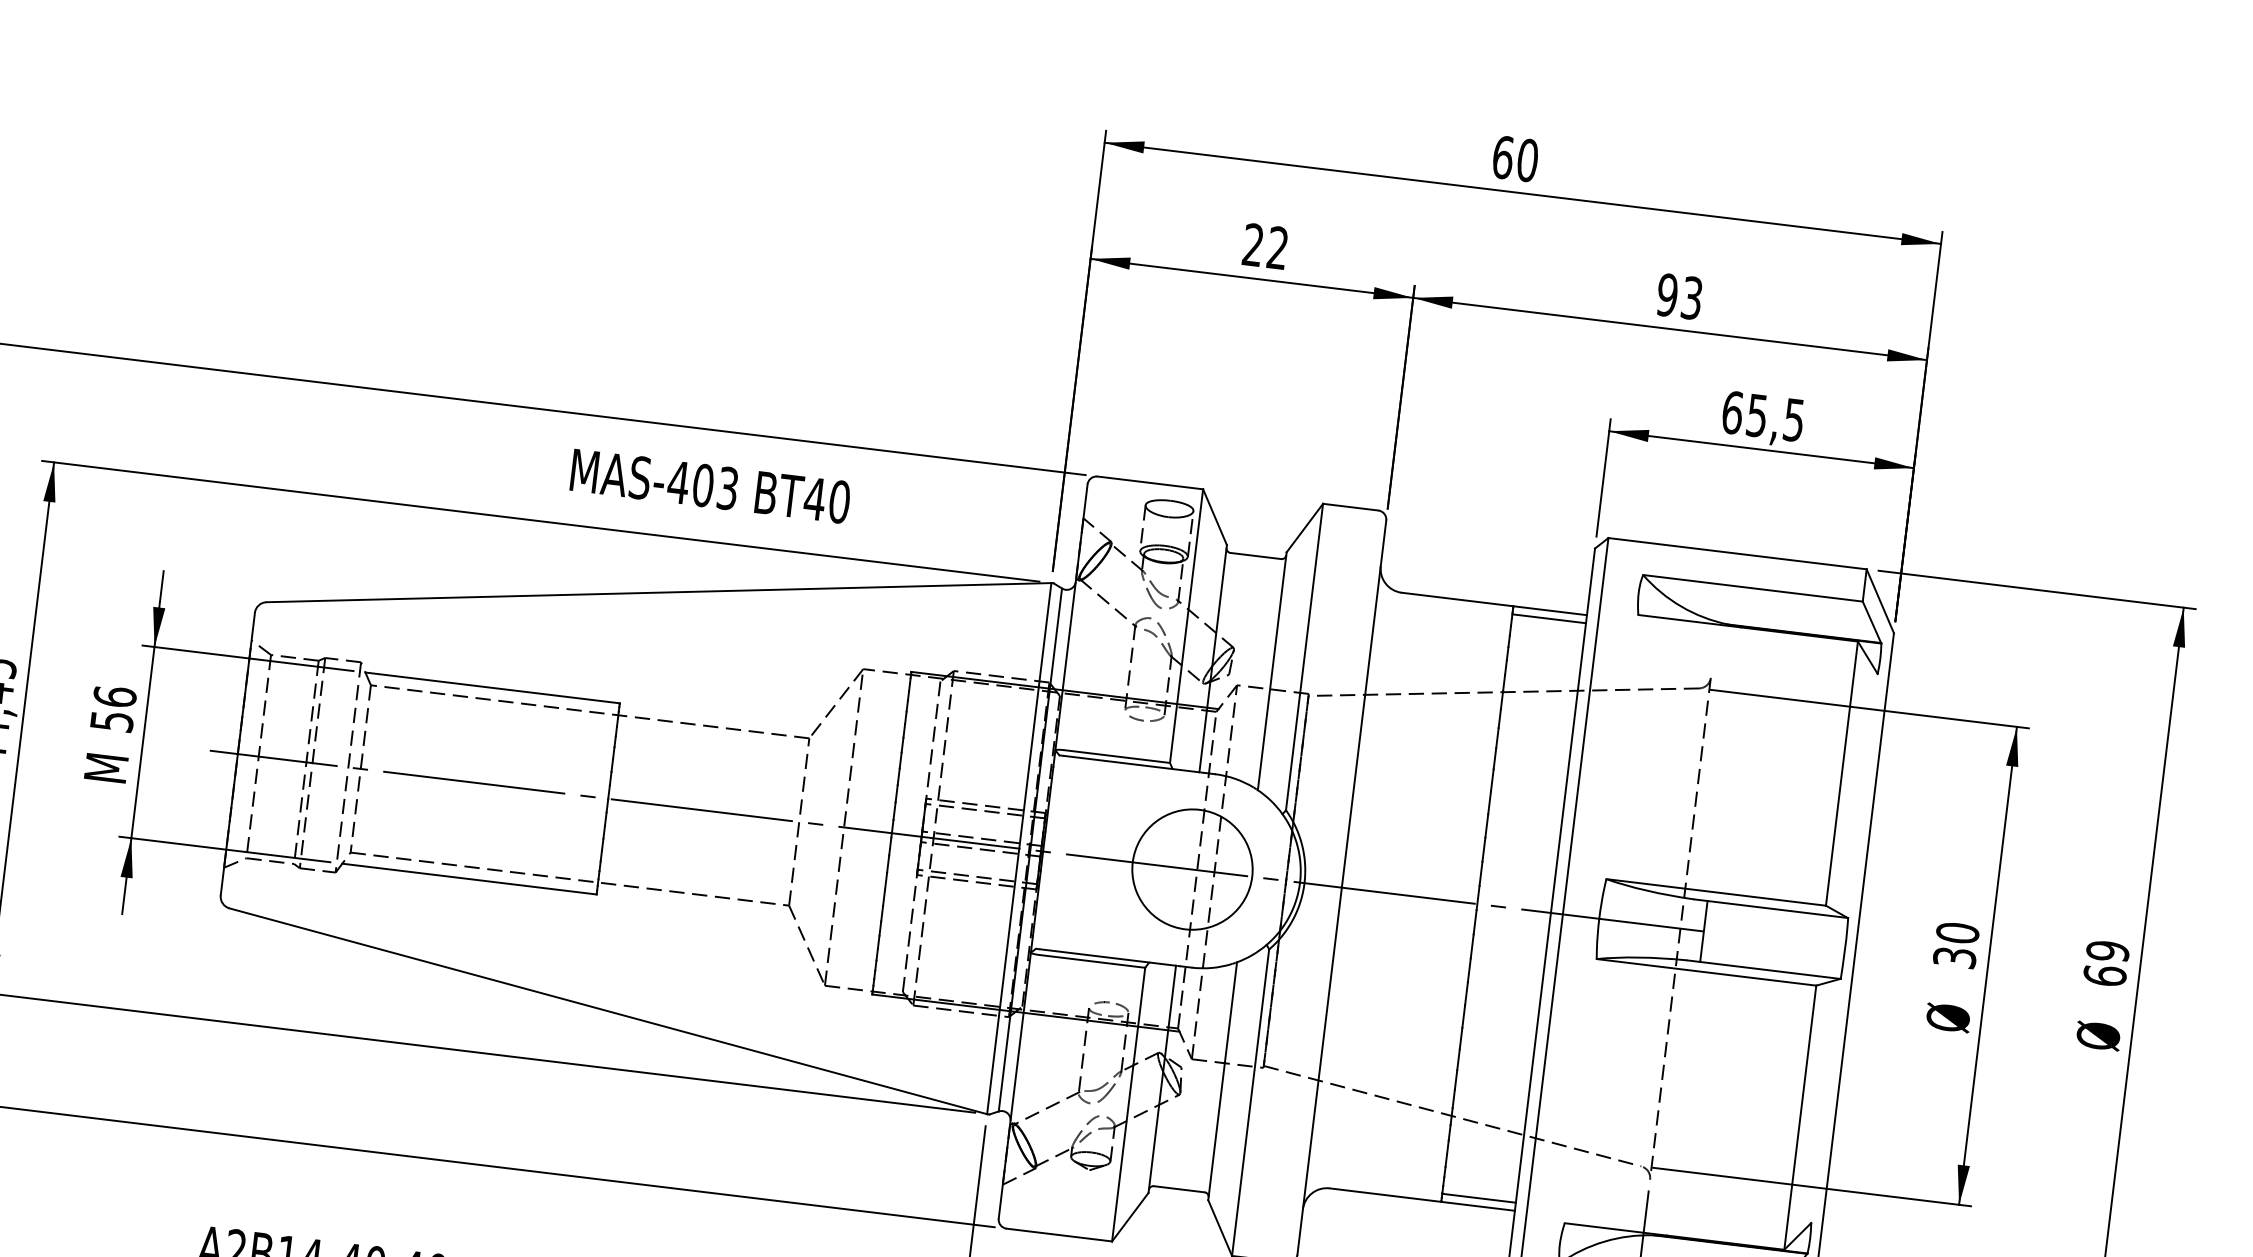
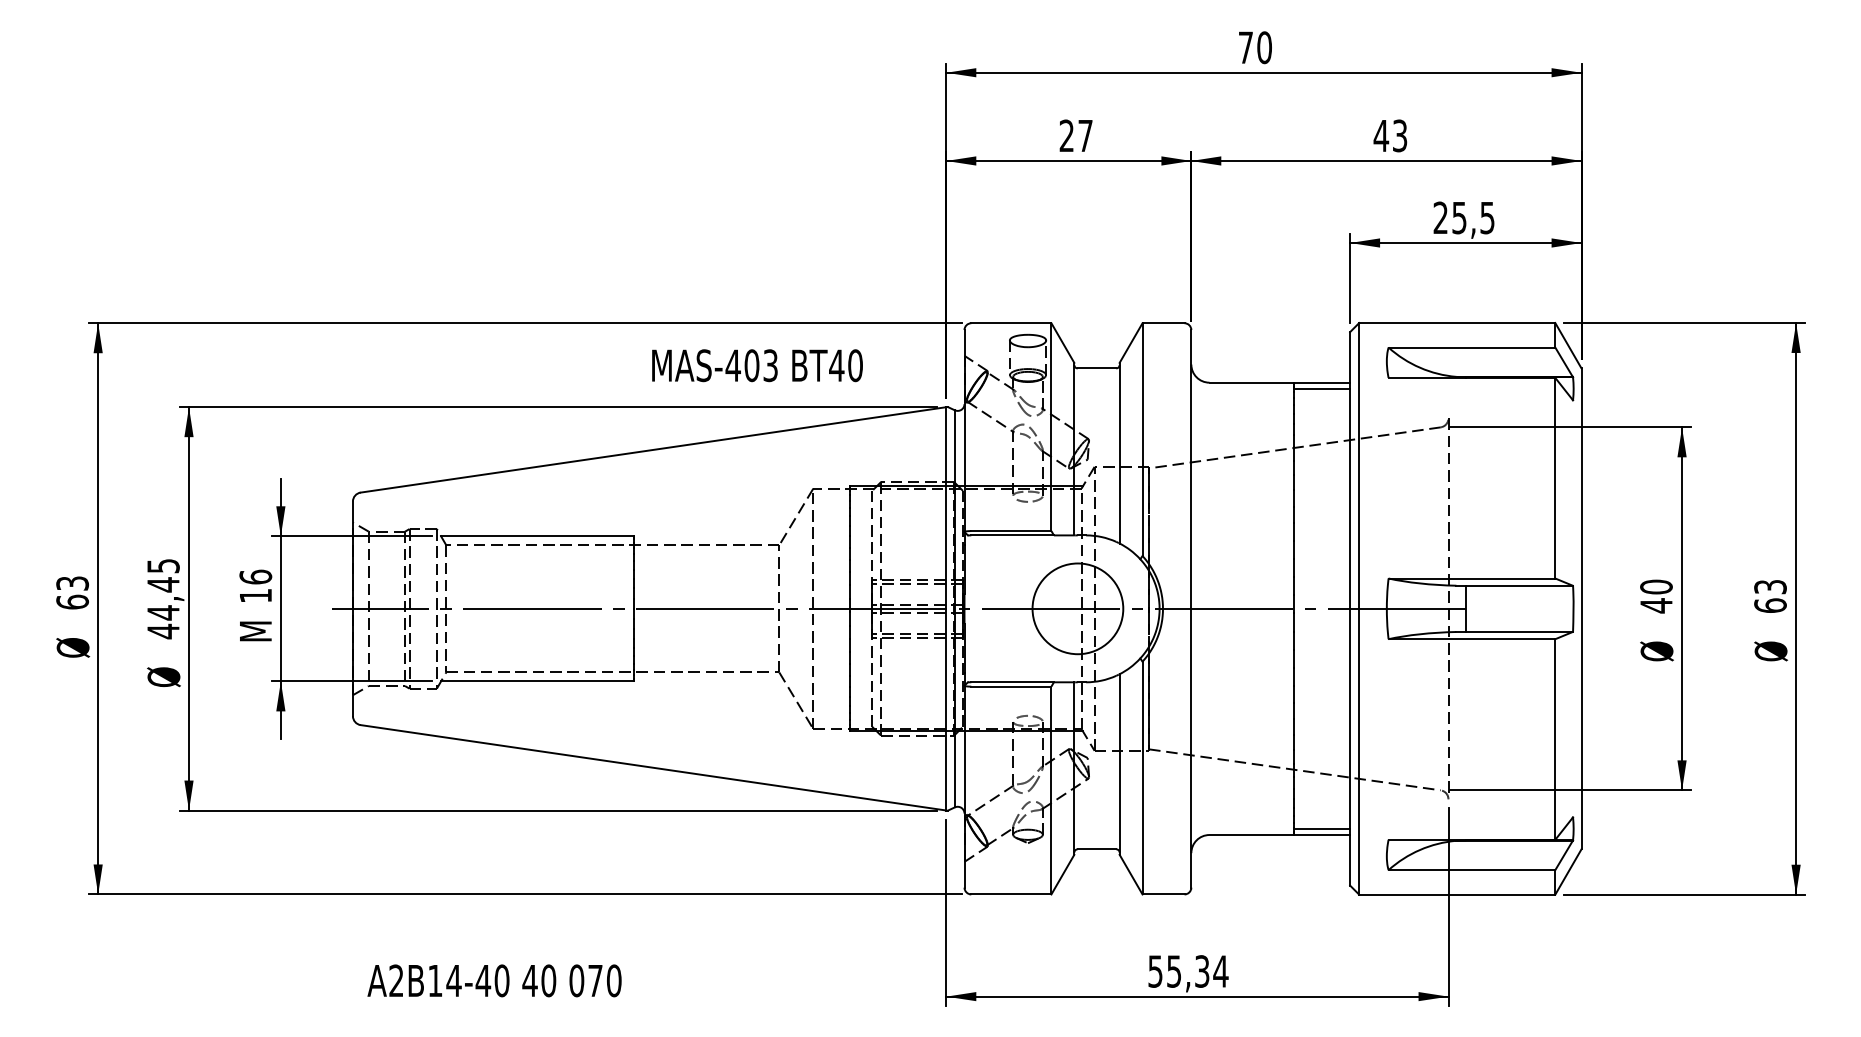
text: (1502, 157) -> (1245, 47), 60 -> 70
text: (1277, 247) -> (1085, 135), 22 -> 27
text: (1667, 294) -> (1381, 135), 93 -> 43
text: (1732, 412) -> (1440, 217), 65,5 -> 25,5
text: (710, 486) -> (757, 365), moved
text: (112, 721) -> (256, 595), 56 -> 16
text: (2108, 950) -> (1770, 586), 69 -> 63
text: (1954, 957) -> (1656, 605), 30 -> 40

